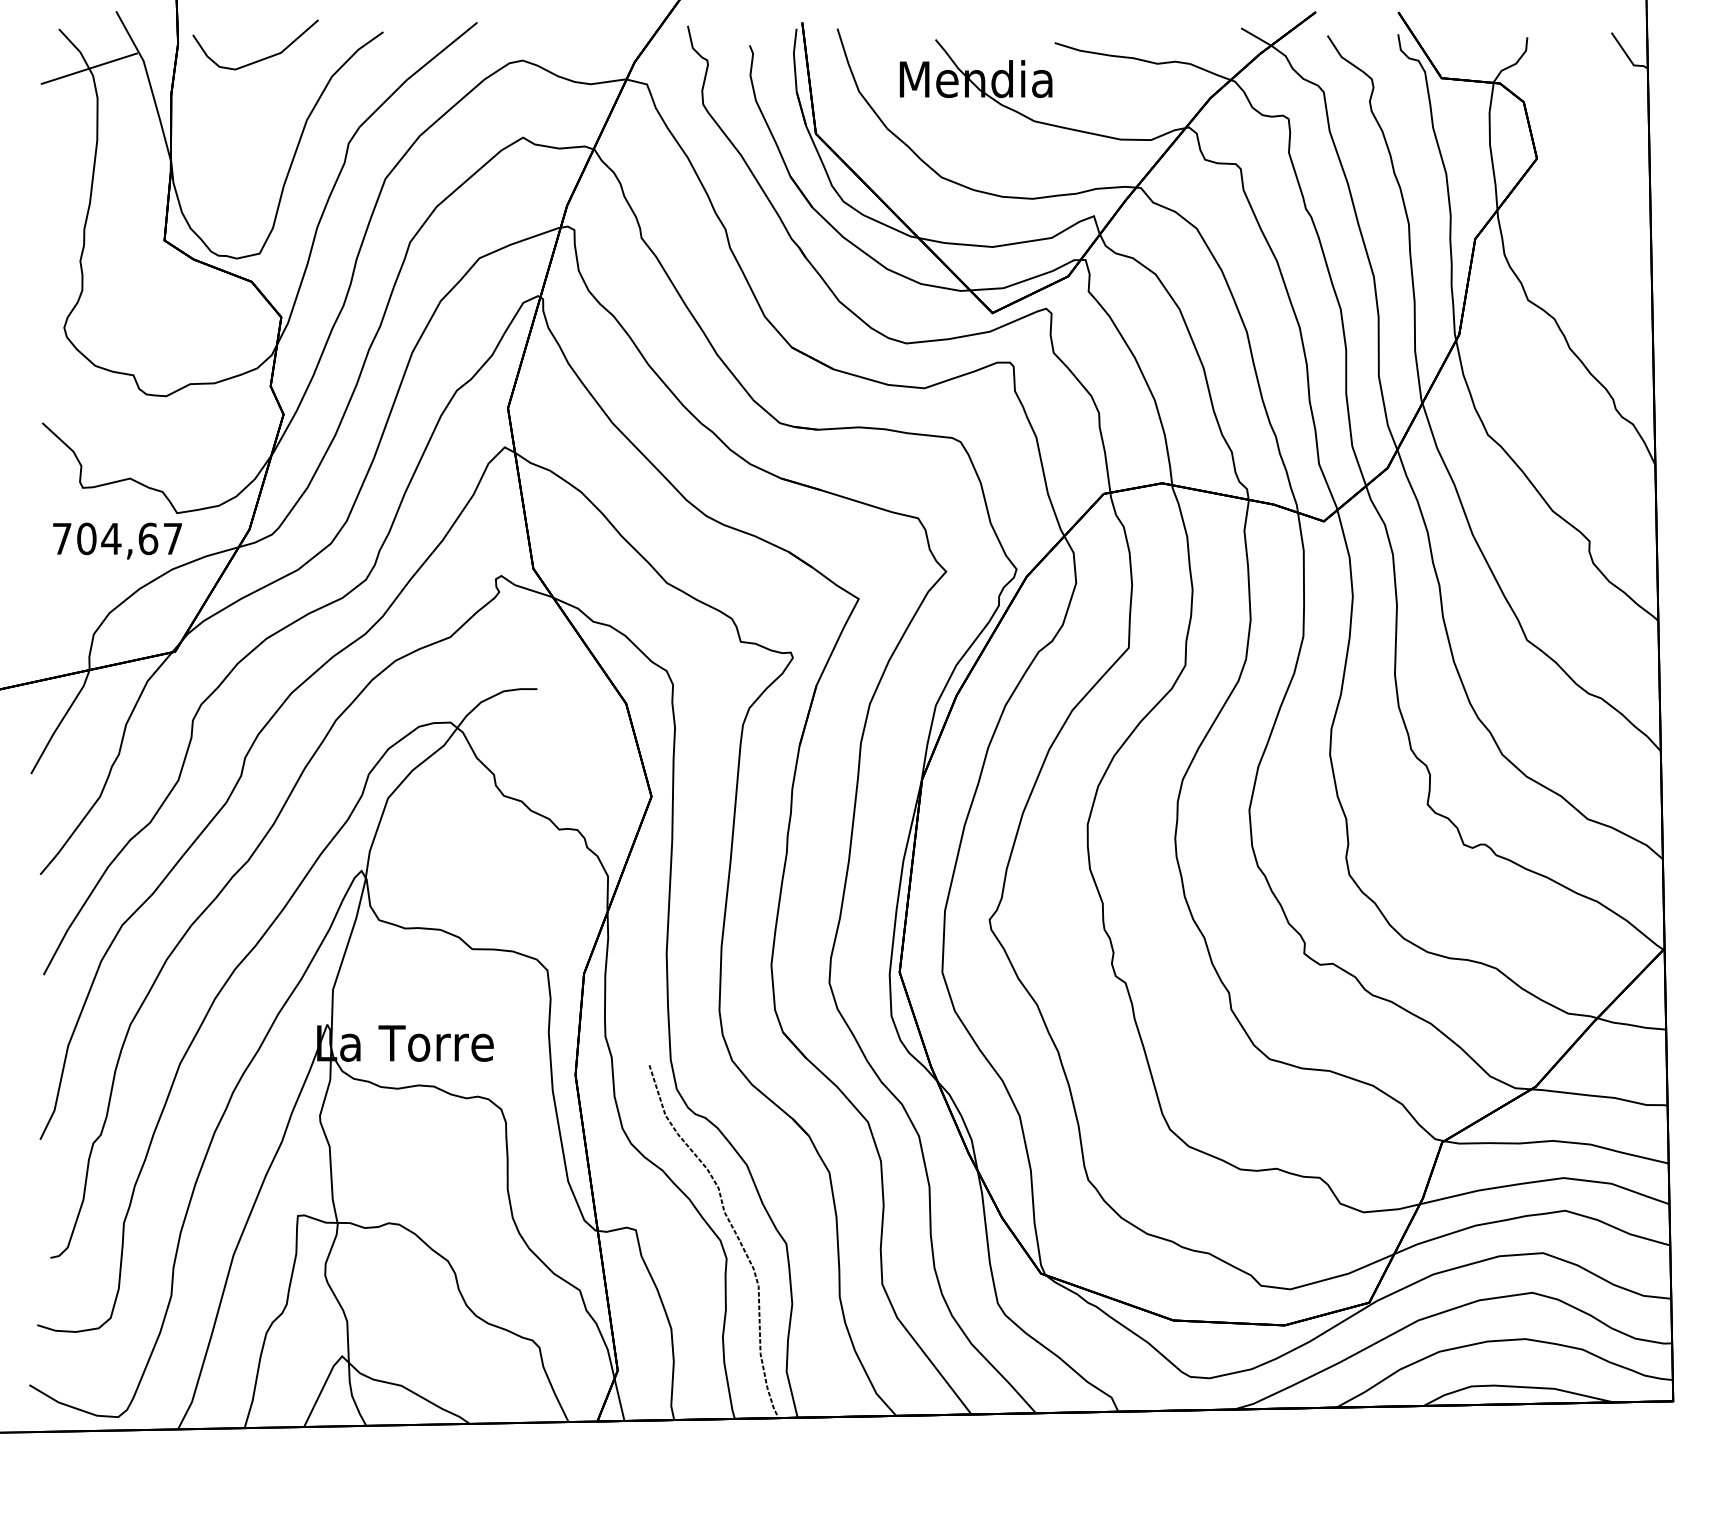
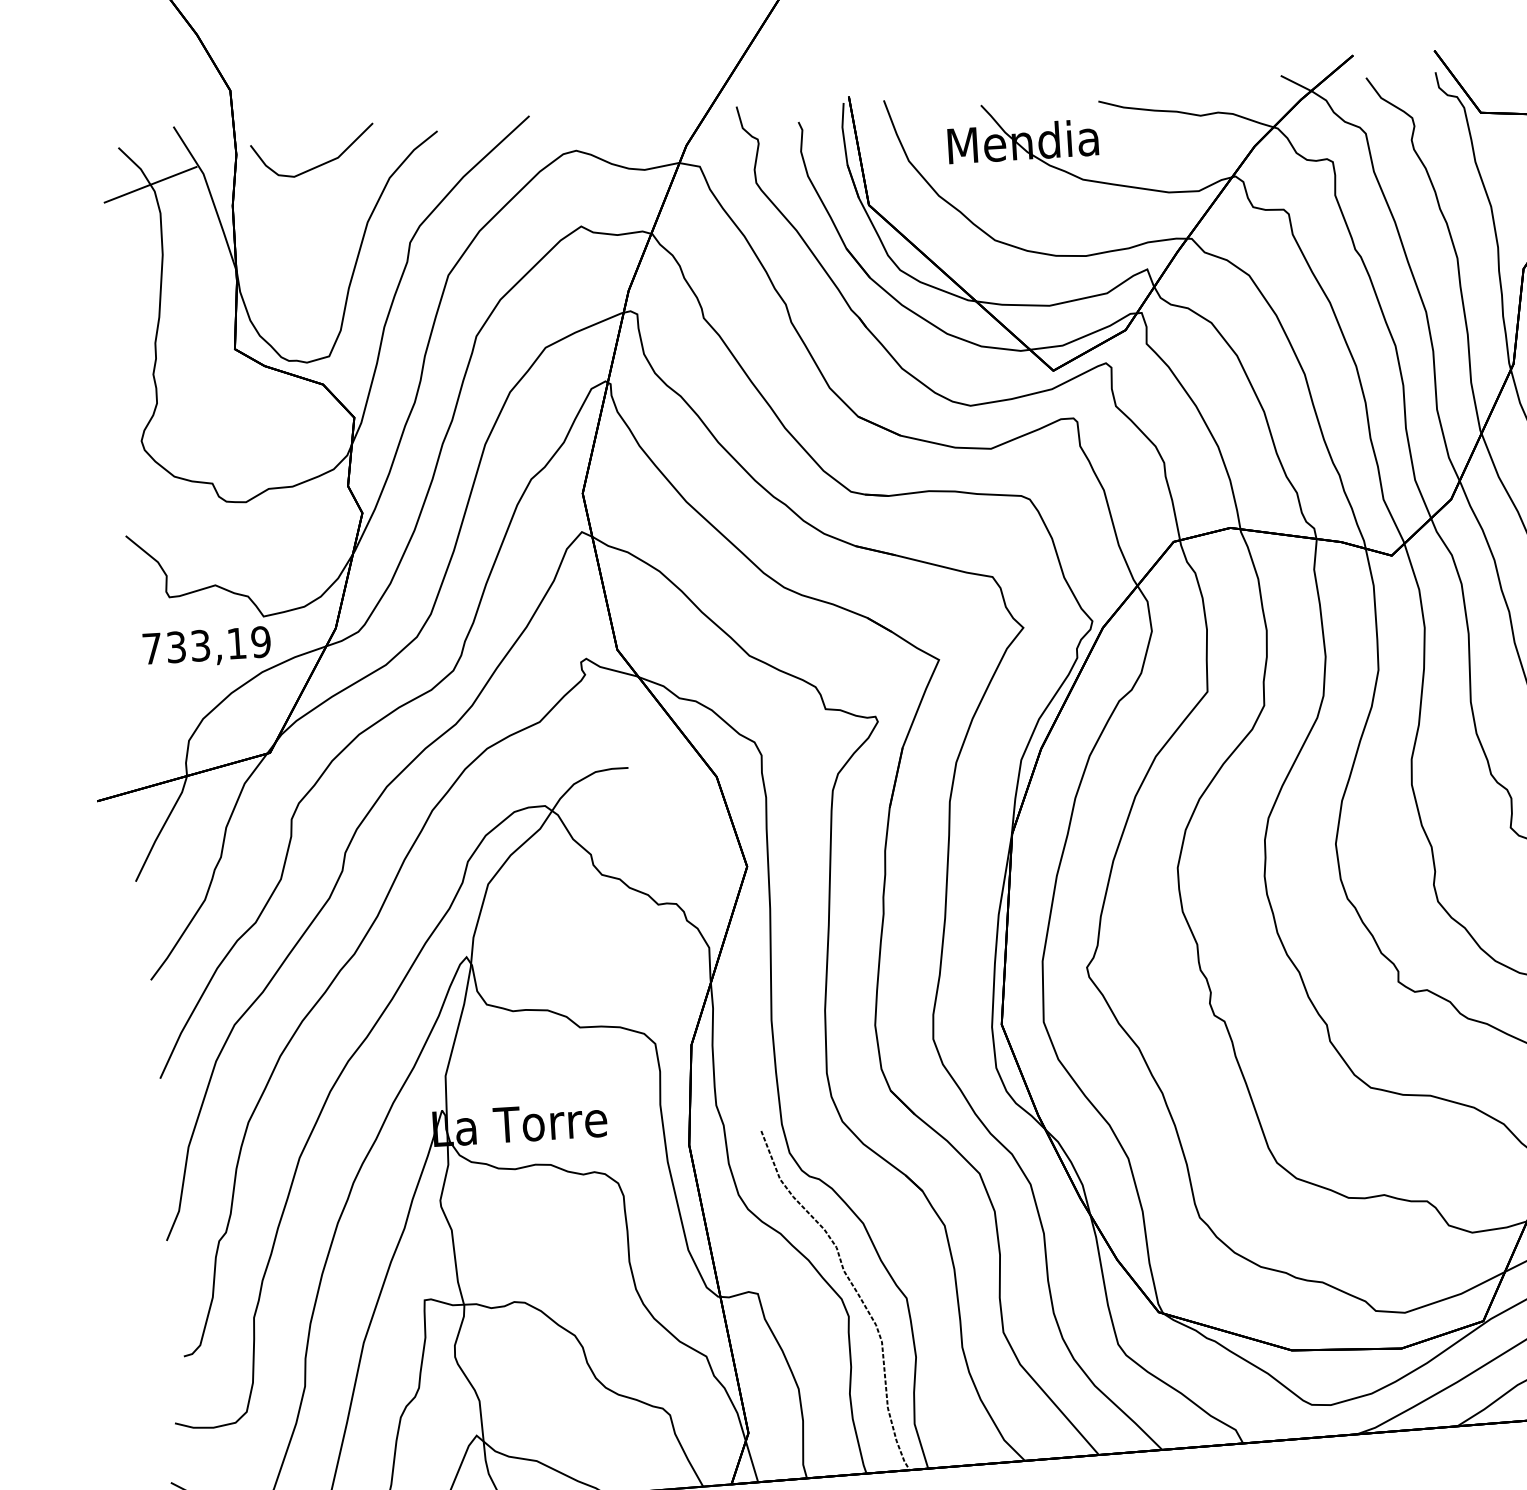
text: (129, 538) -> (218, 644), 704,67 -> 733,19

